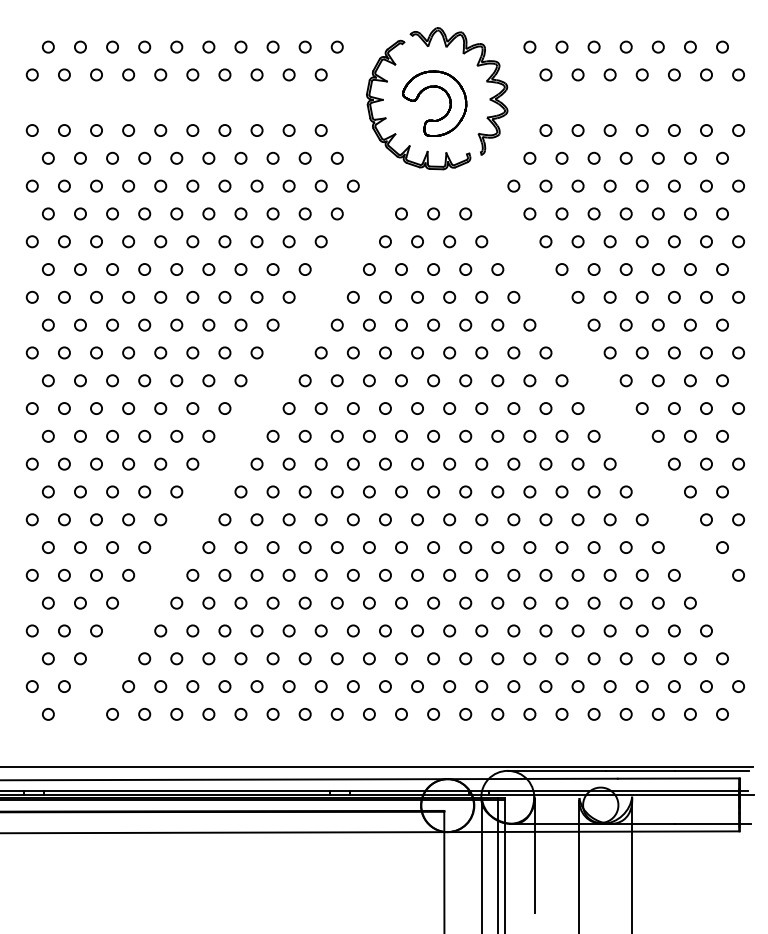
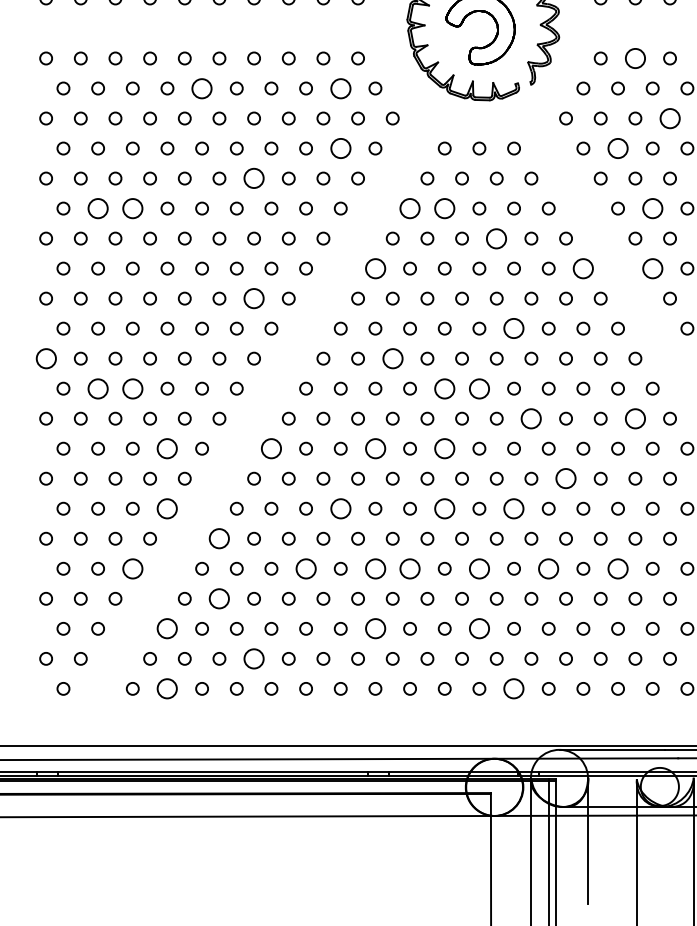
circle: (577, 130) -> (634, 58), size x1.6
circle: (176, 157) -> (201, 87), size x1.6
circle: (304, 157) -> (340, 87), size x1.6
circle: (609, 185) -> (669, 117), size x1.6
circle: (304, 213) -> (340, 148), size x1.6
circle: (561, 213) -> (617, 148), size x1.6
circle: (224, 241) -> (253, 178), size x1.6
circle: (80, 269) -> (98, 208), size x1.6
circle: (112, 269) -> (132, 208), size x1.6
circle: (369, 269) -> (410, 208), size x1.6
circle: (401, 269) -> (444, 208), size x1.6
circle: (593, 269) -> (652, 208), size x1.6
circle: (449, 296) -> (496, 237), size x1.6
circle: (336, 324) -> (374, 267), size x1.6
circle: (529, 324) -> (582, 267), size x1.6
circle: (593, 324) -> (652, 267), size x1.6
circle: (224, 352) -> (253, 298), size x1.6
circle: (465, 380) -> (513, 328), size x1.6
circle: (31, 408) -> (45, 358), size x1.6
circle: (352, 408) -> (391, 358), size x1.6
circle: (80, 435) -> (98, 387), size x1.6
circle: (112, 435) -> (132, 387), size x1.6
circle: (401, 435) -> (444, 387), size x1.6
circle: (433, 435) -> (479, 387), size x1.6
circle: (481, 463) -> (531, 417), size x1.6
circle: (577, 463) -> (634, 417), size x1.6
circle: (144, 491) -> (167, 448), size x1.6
circle: (240, 491) -> (270, 448), size x1.6
circle: (336, 491) -> (374, 448), size x1.6
circle: (401, 491) -> (444, 448), size x1.6
circle: (513, 519) -> (565, 478), size x1.6
circle: (144, 547) -> (167, 508), size x1.6
circle: (304, 547) -> (340, 508), size x1.6
circle: (401, 547) -> (444, 508), size x1.6
circle: (465, 547) -> (513, 508), size x1.6
circle: (192, 575) -> (219, 538), size x1.6
circle: (112, 602) -> (132, 568), size x1.6
circle: (272, 602) -> (305, 568), size x1.6
circle: (336, 602) -> (374, 568), size x1.6
circle: (369, 602) -> (410, 568), size x1.6
circle: (433, 602) -> (479, 568), size x1.6
circle: (497, 602) -> (548, 568), size x1.6
circle: (561, 602) -> (617, 568), size x1.6
circle: (192, 630) -> (219, 598), size x1.6
circle: (144, 658) -> (167, 628), size x1.6
circle: (336, 658) -> (374, 628), size x1.6
circle: (433, 658) -> (479, 628), size x1.6
circle: (224, 686) -> (253, 658), size x1.6
circle: (144, 714) -> (167, 688), size x1.6
circle: (465, 714) -> (513, 688), size x1.6

